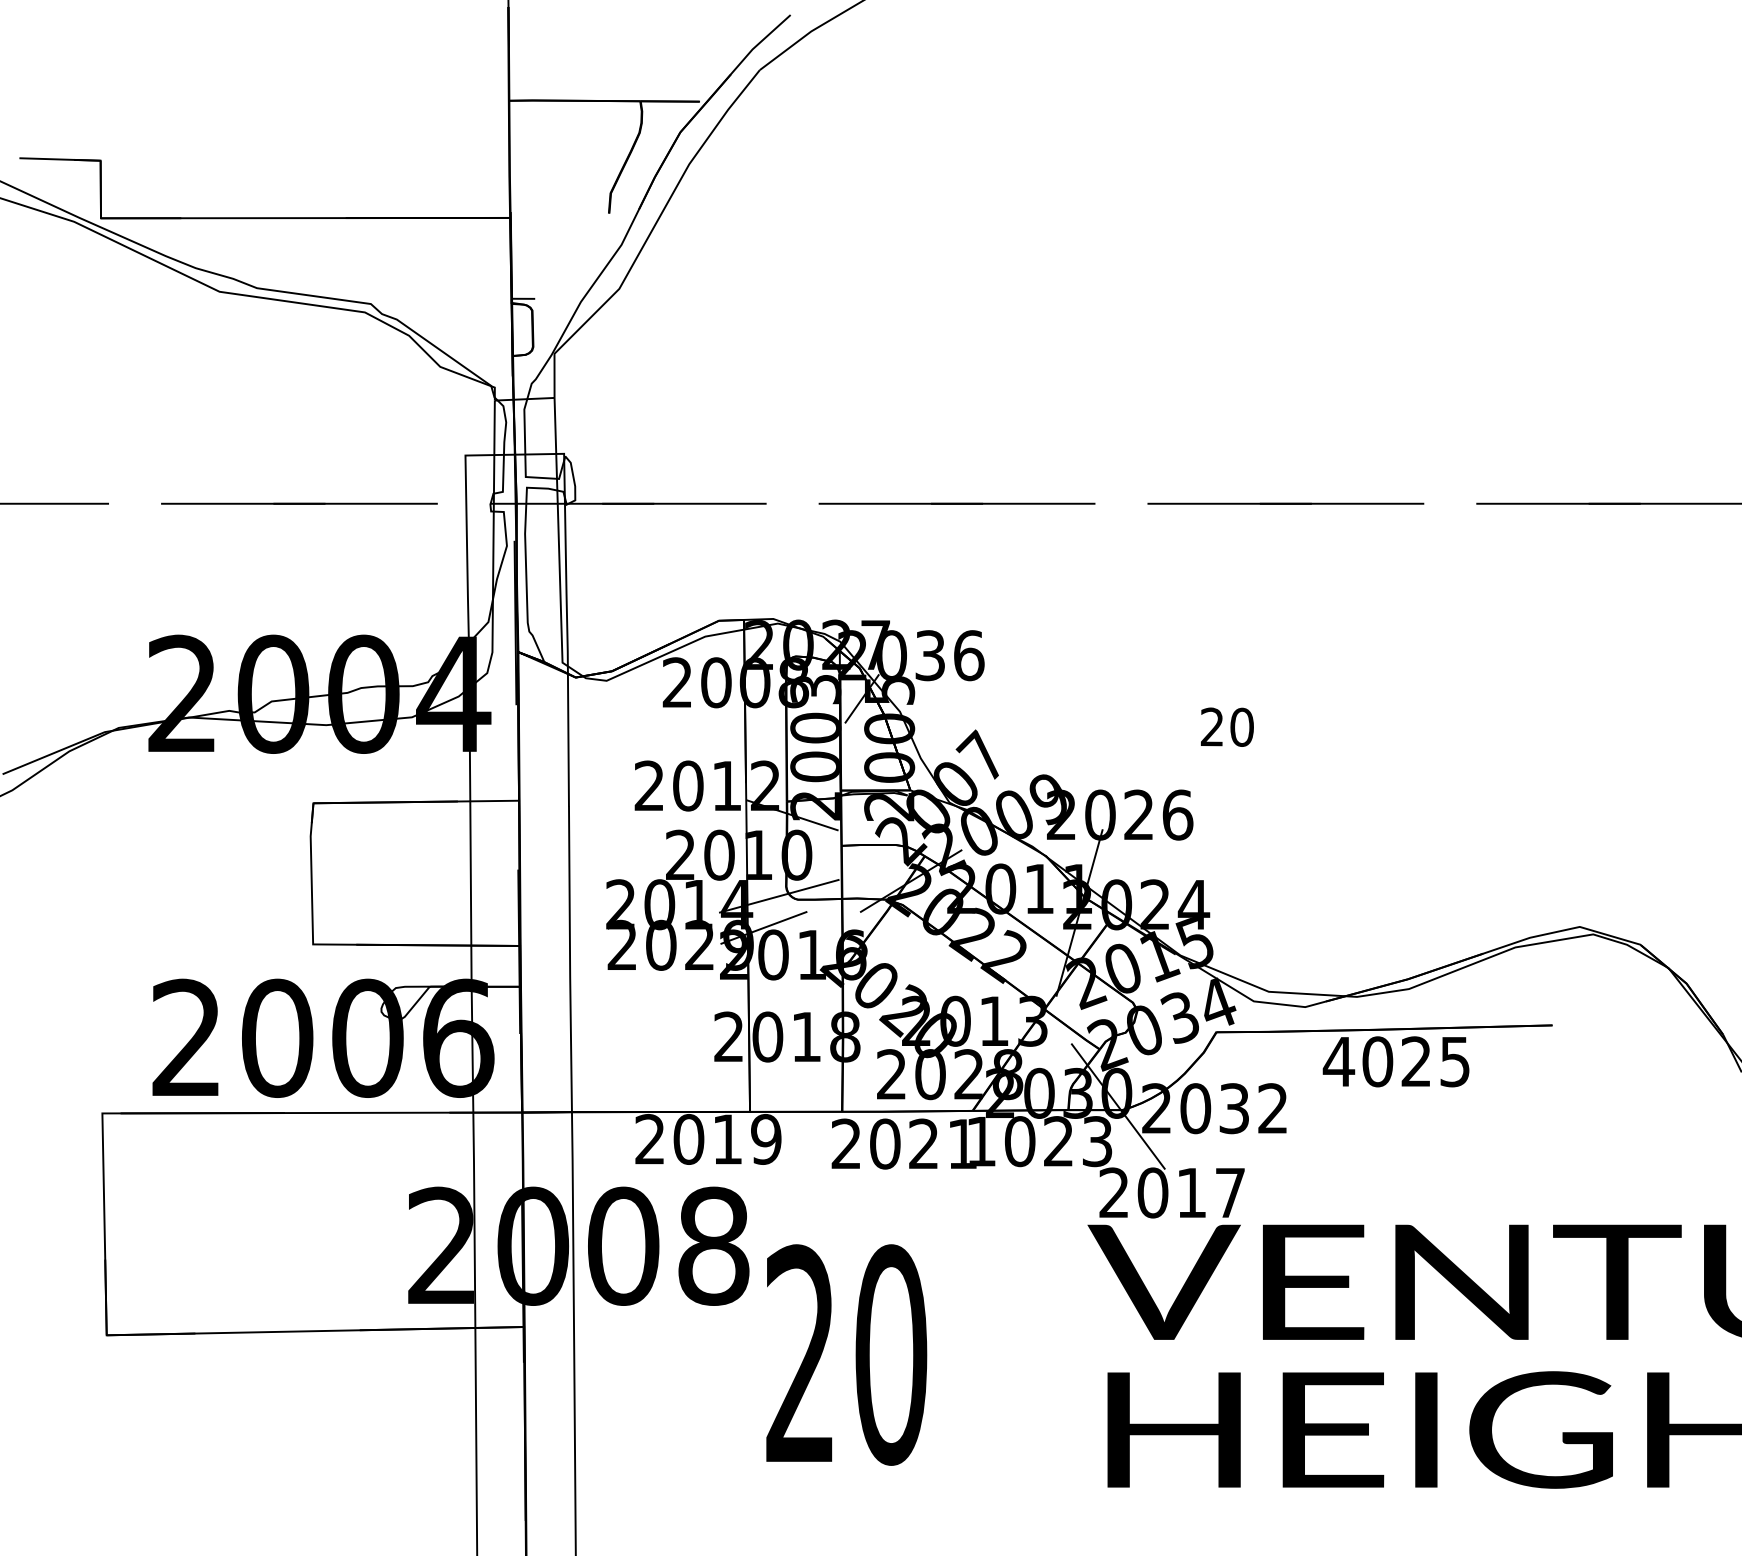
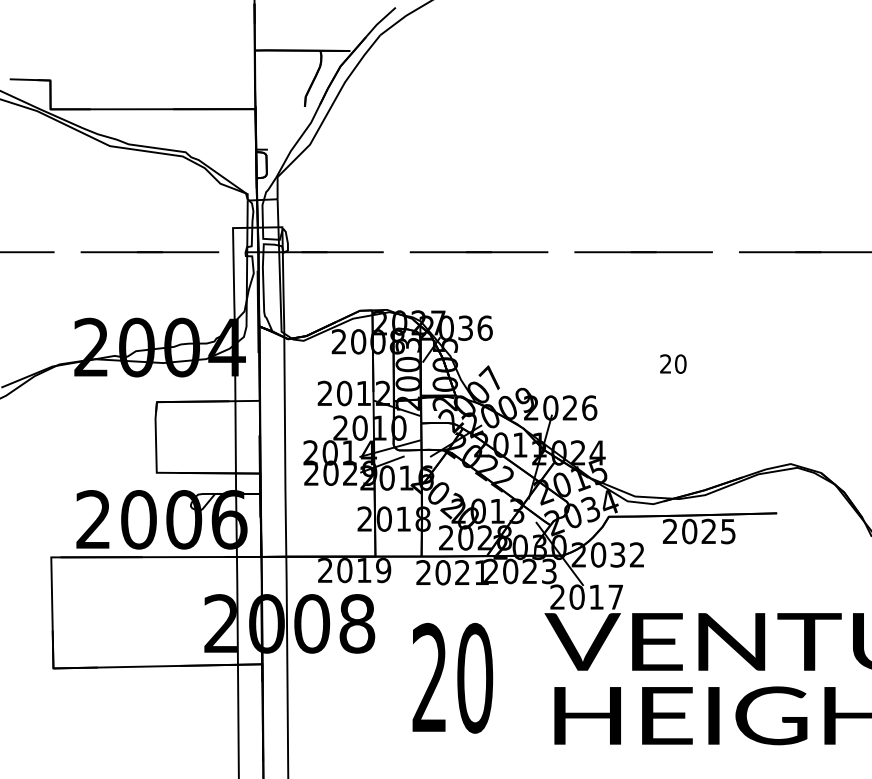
text: (1227, 726) -> (673, 363), moved
text: (1339, 1059) -> (670, 530), 4025 -> 2025
text: (981, 1139) -> (491, 570), 1023 -> 2023
text: (846, 1353) -> (452, 677), moved

